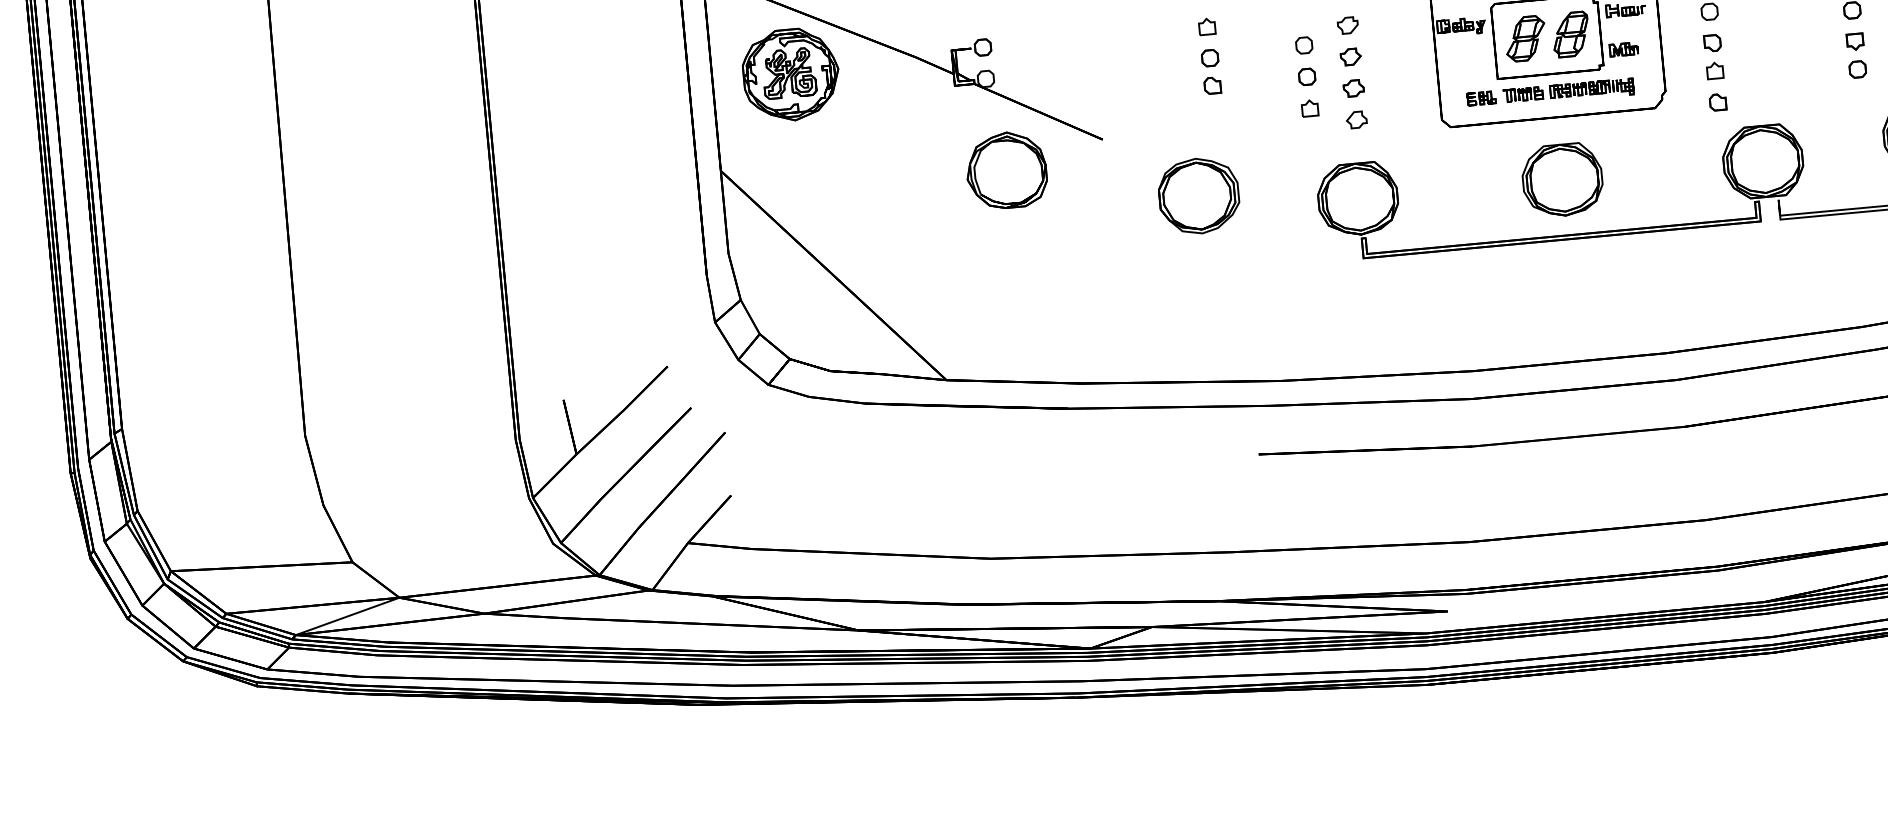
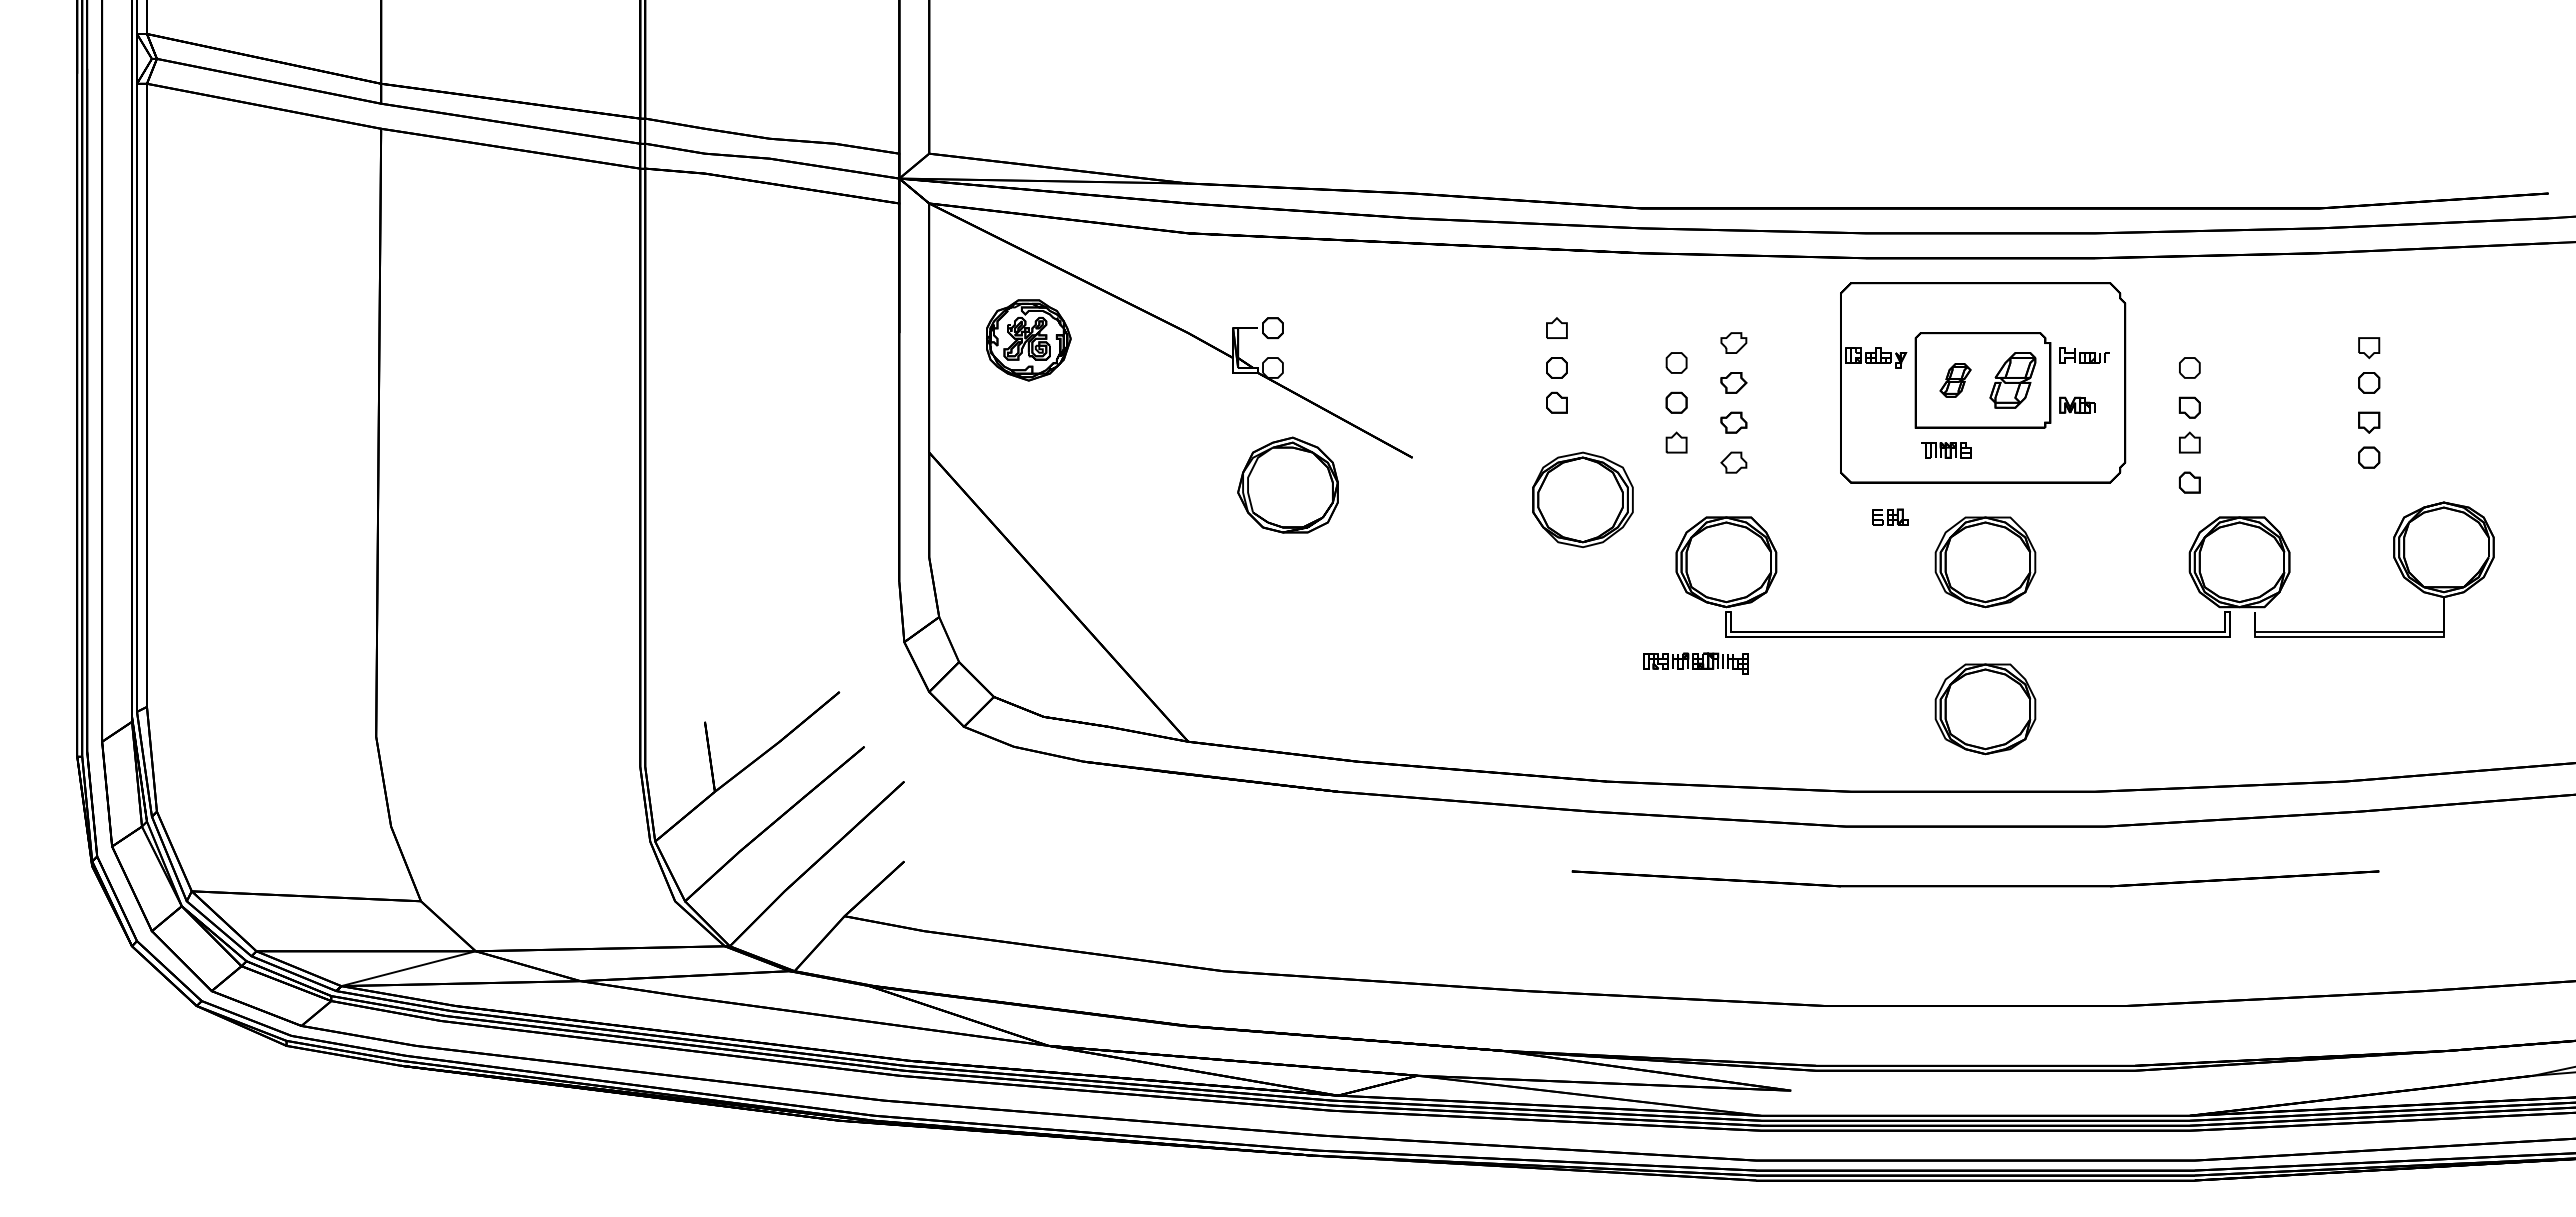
part: (1525, 38) -> (1955, 380), size x0.6
part: (791, 75) -> (1028, 340), size x0.7
part: (1591, 90) -> (1695, 663), moved
part: (1481, 97) -> (1890, 516), moved
part: (1198, 195) -> (1582, 499), moved
part: (1573, 296) -> (1985, 709), added

